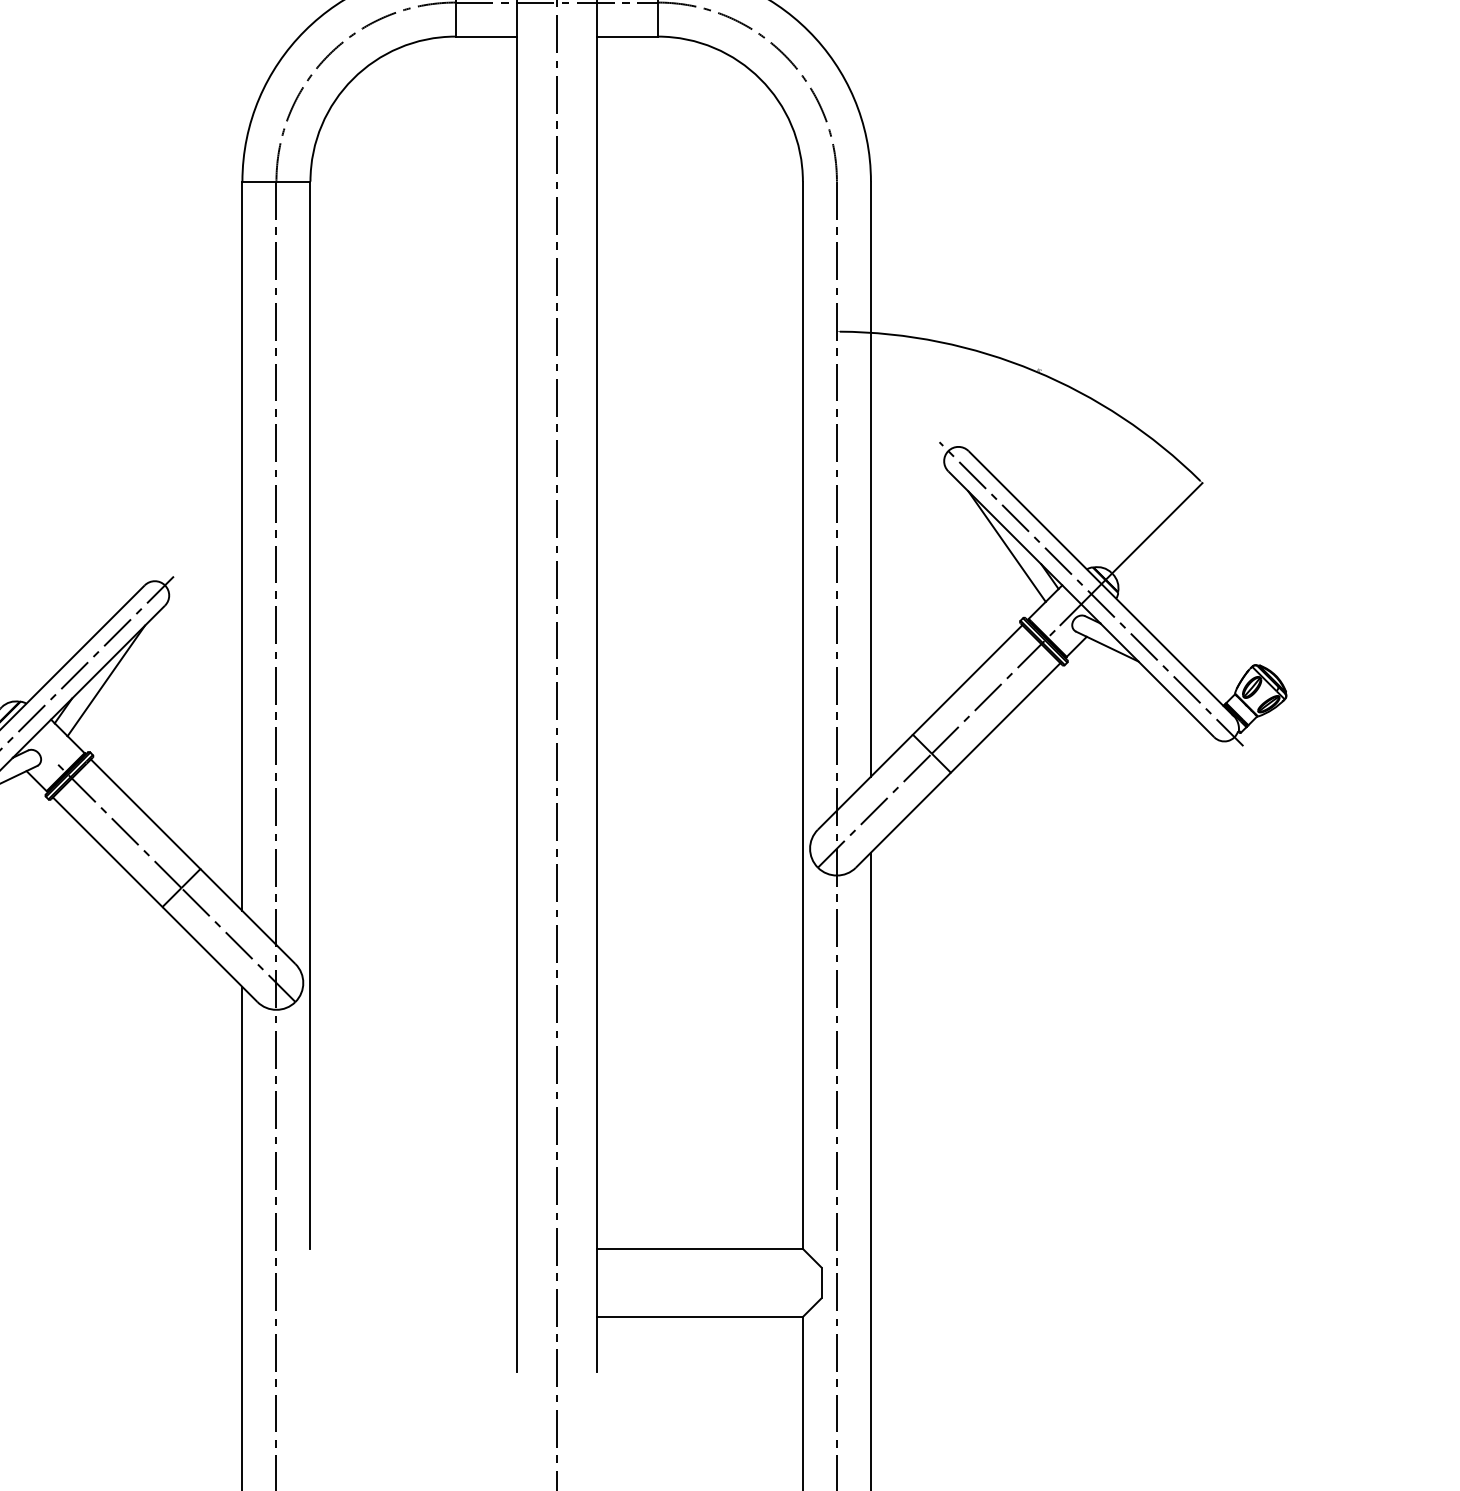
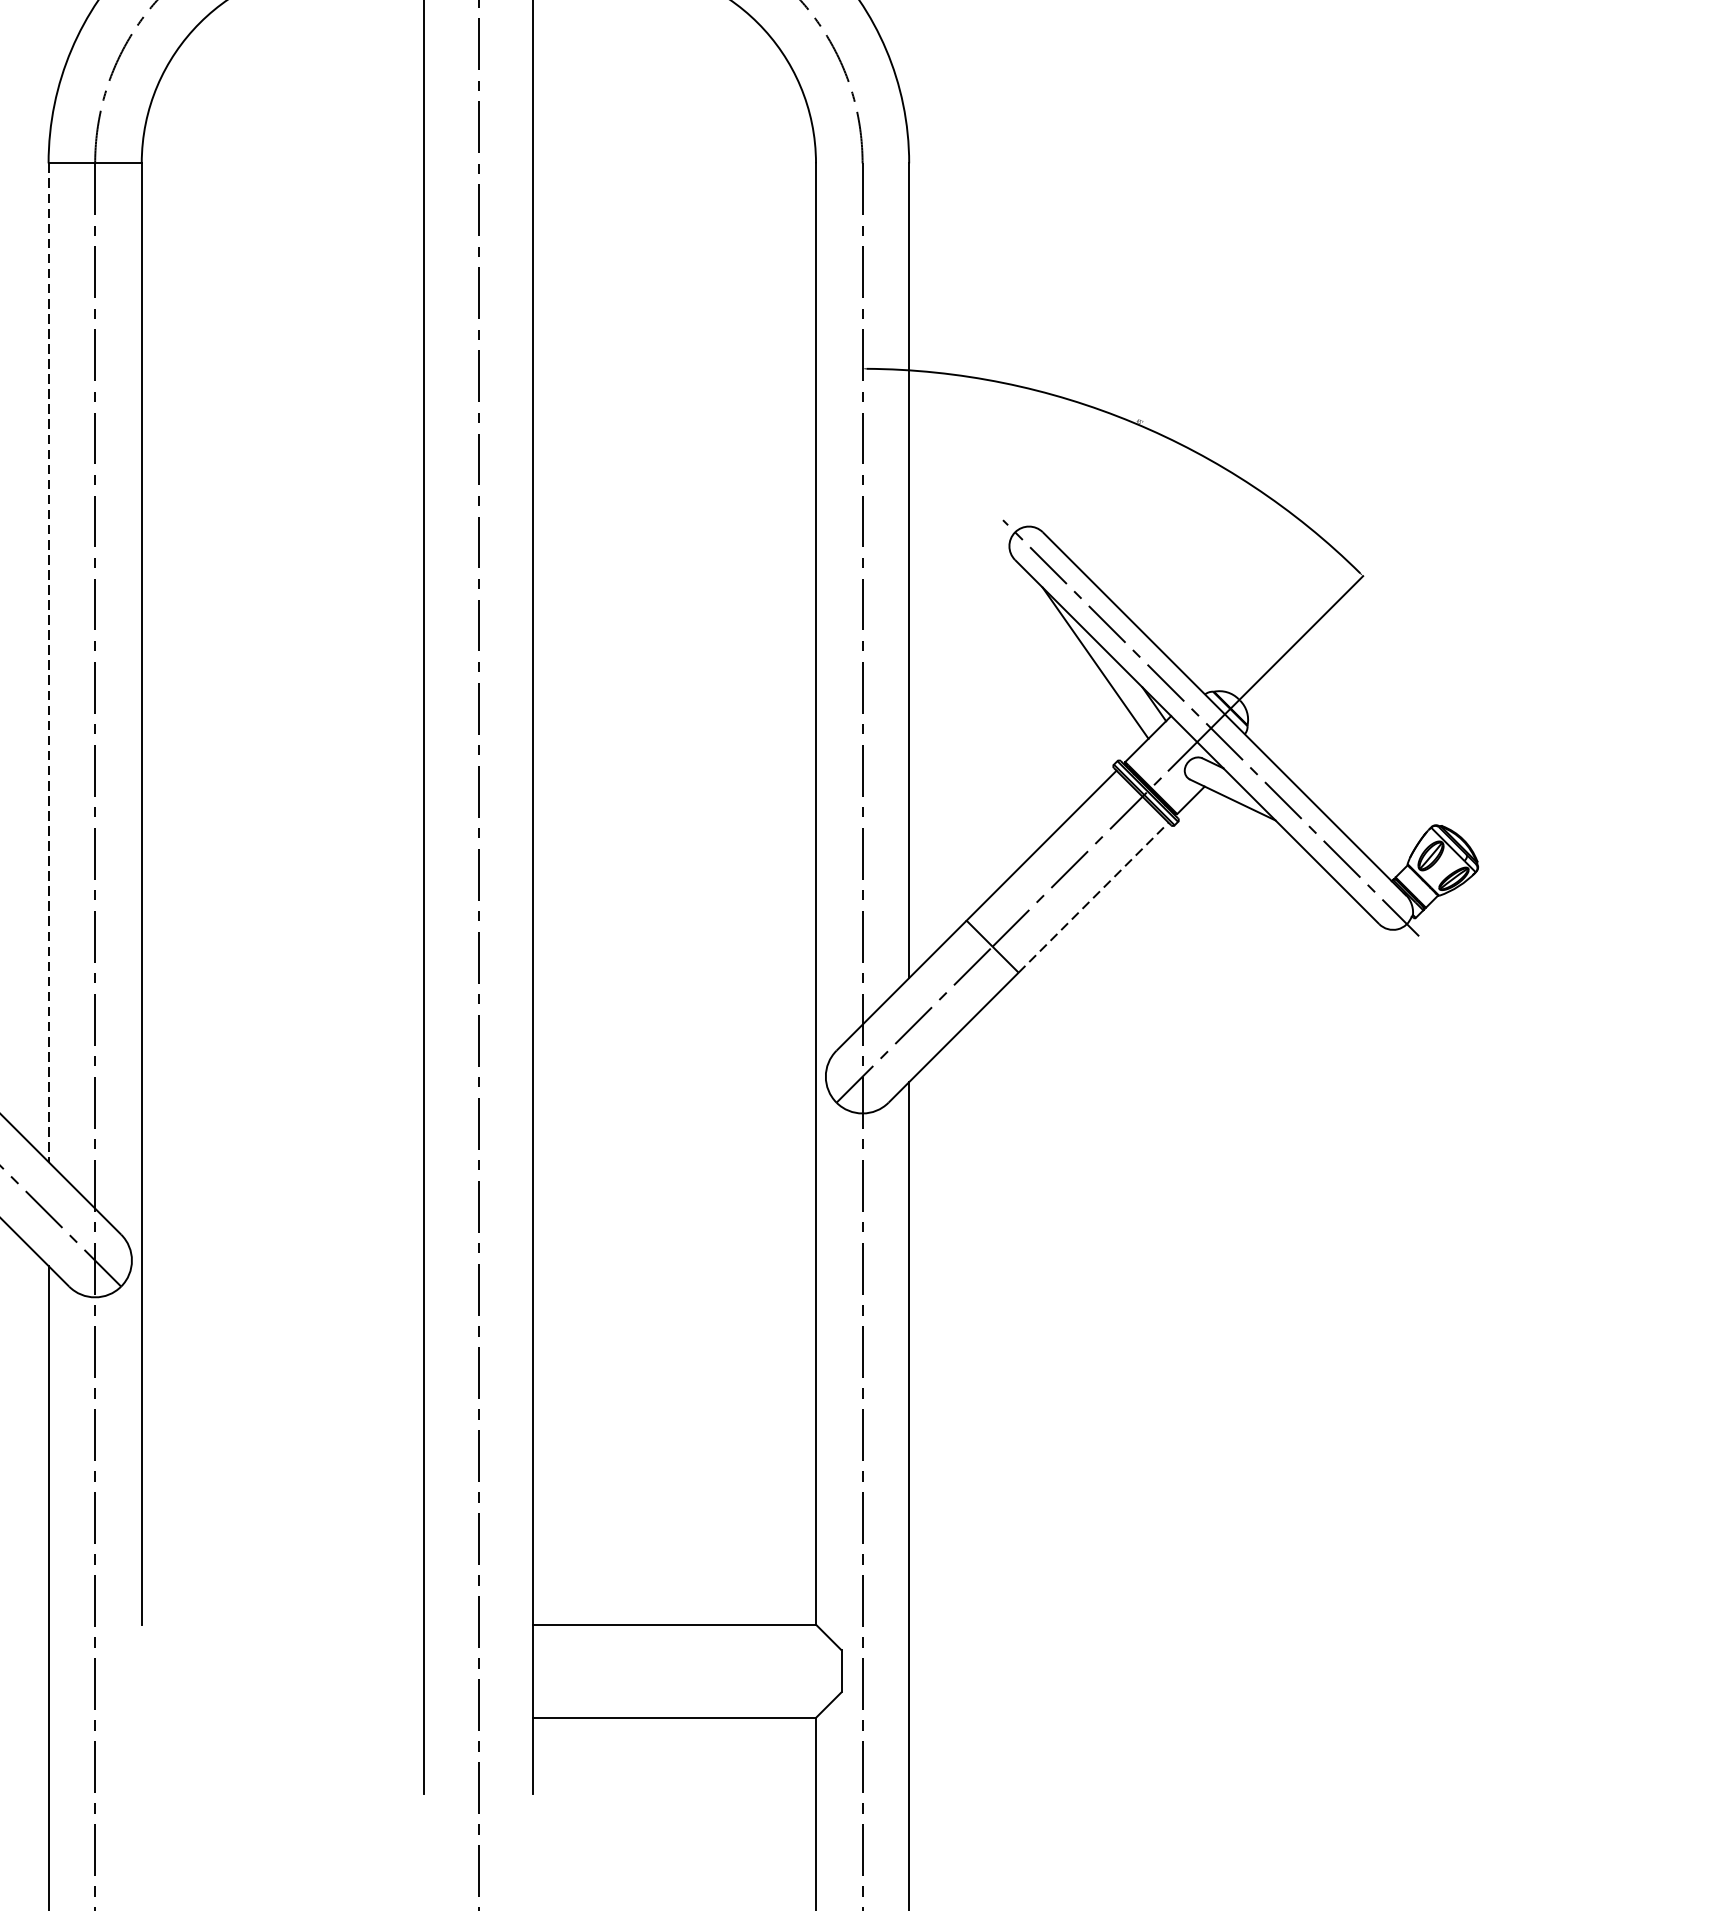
line: (242, 546) -> (48, 662), solid -> dashed
line: (1006, 717) -> (1094, 897), solid -> dashed

